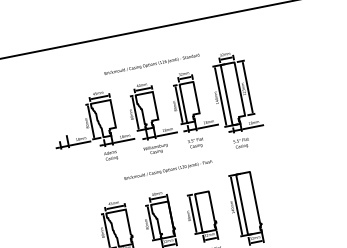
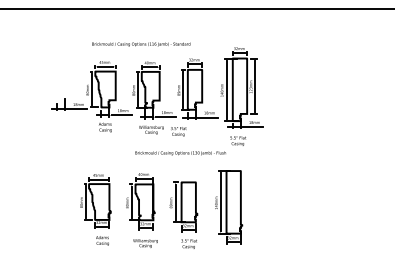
text: (152, 64) -> (141, 44), moved
text: (195, 143) -> (178, 131), moved
text: (168, 170) -> (180, 153), moved

